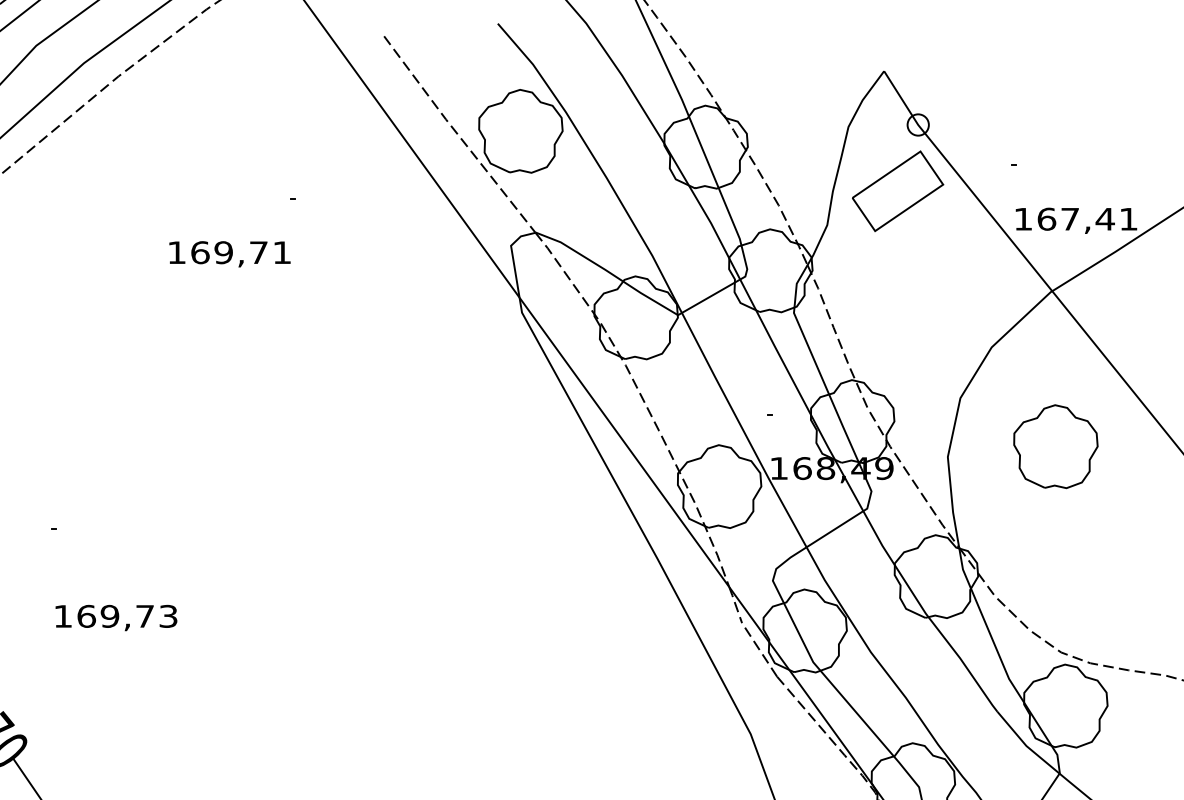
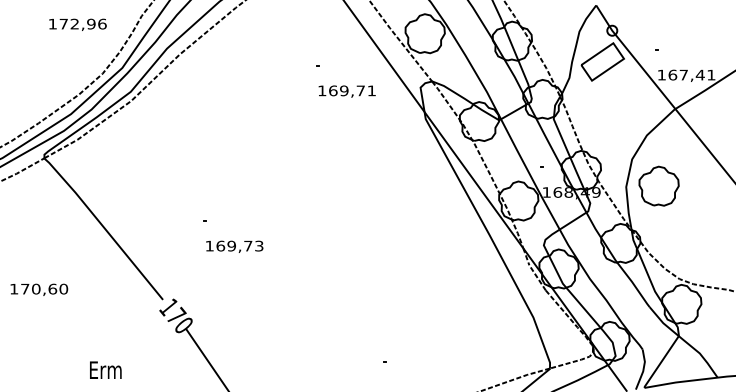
text: (228, 254) -> (346, 91), moved
part: (1054, 445) -> (658, 185), moved
text: (115, 617) -> (234, 246), moved

